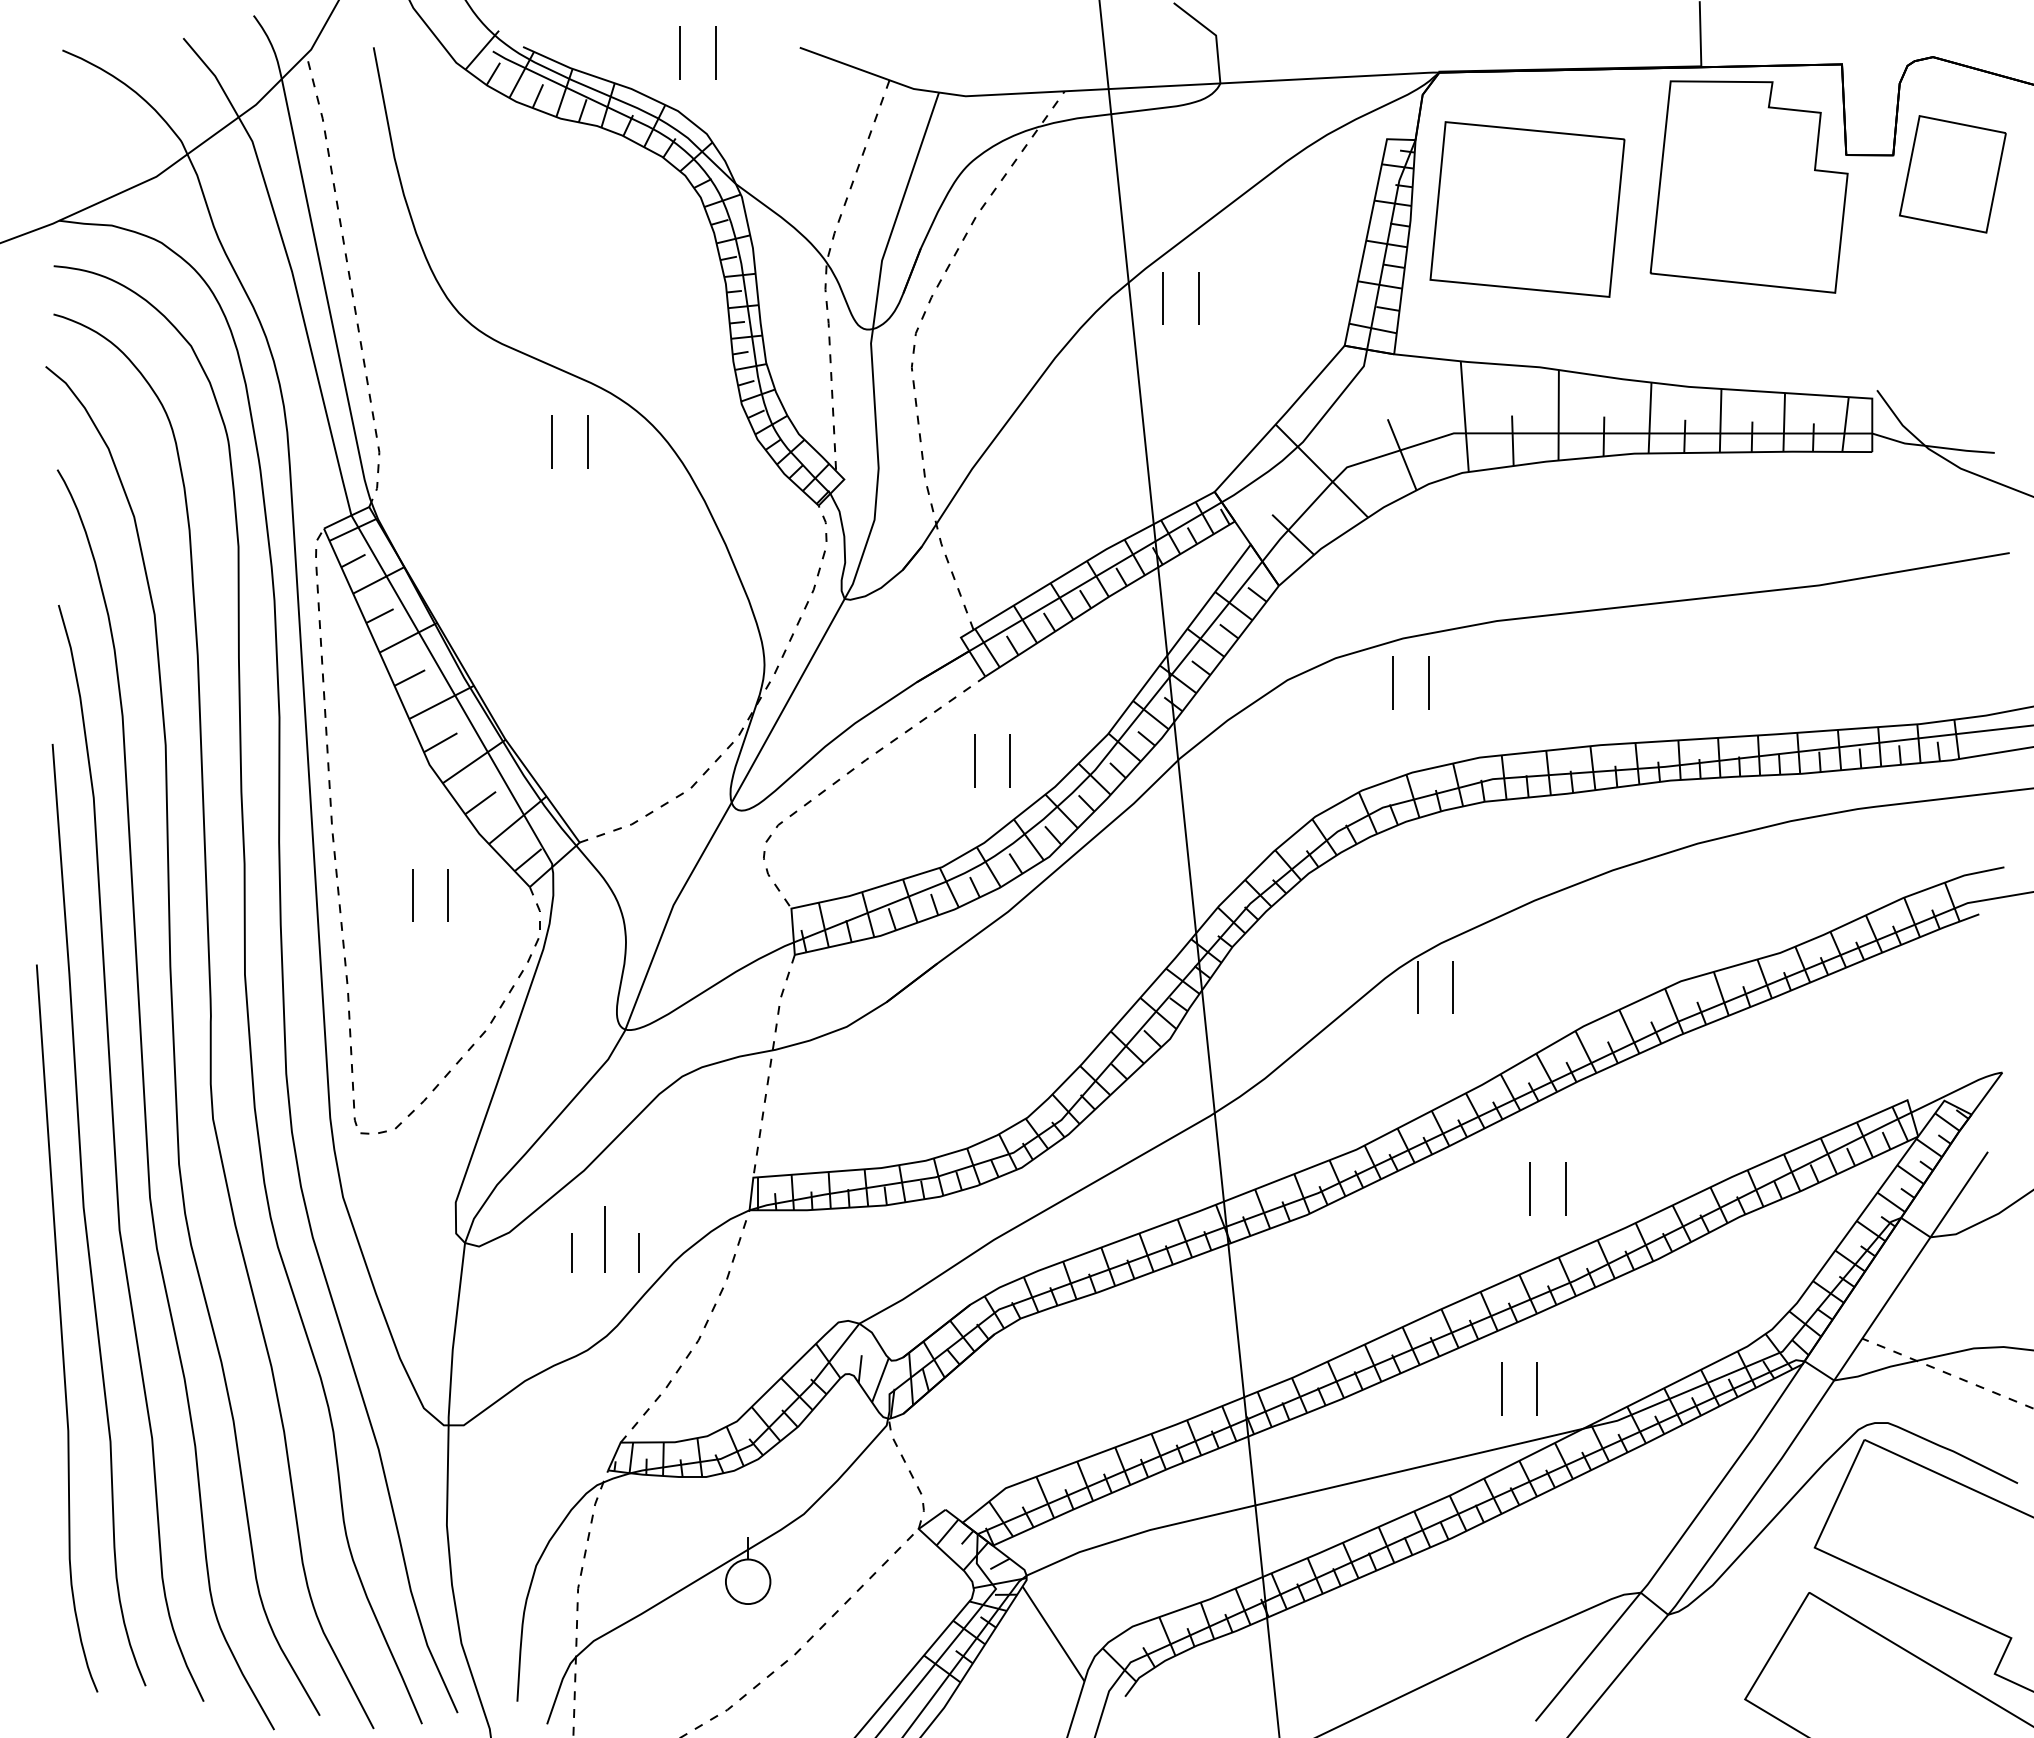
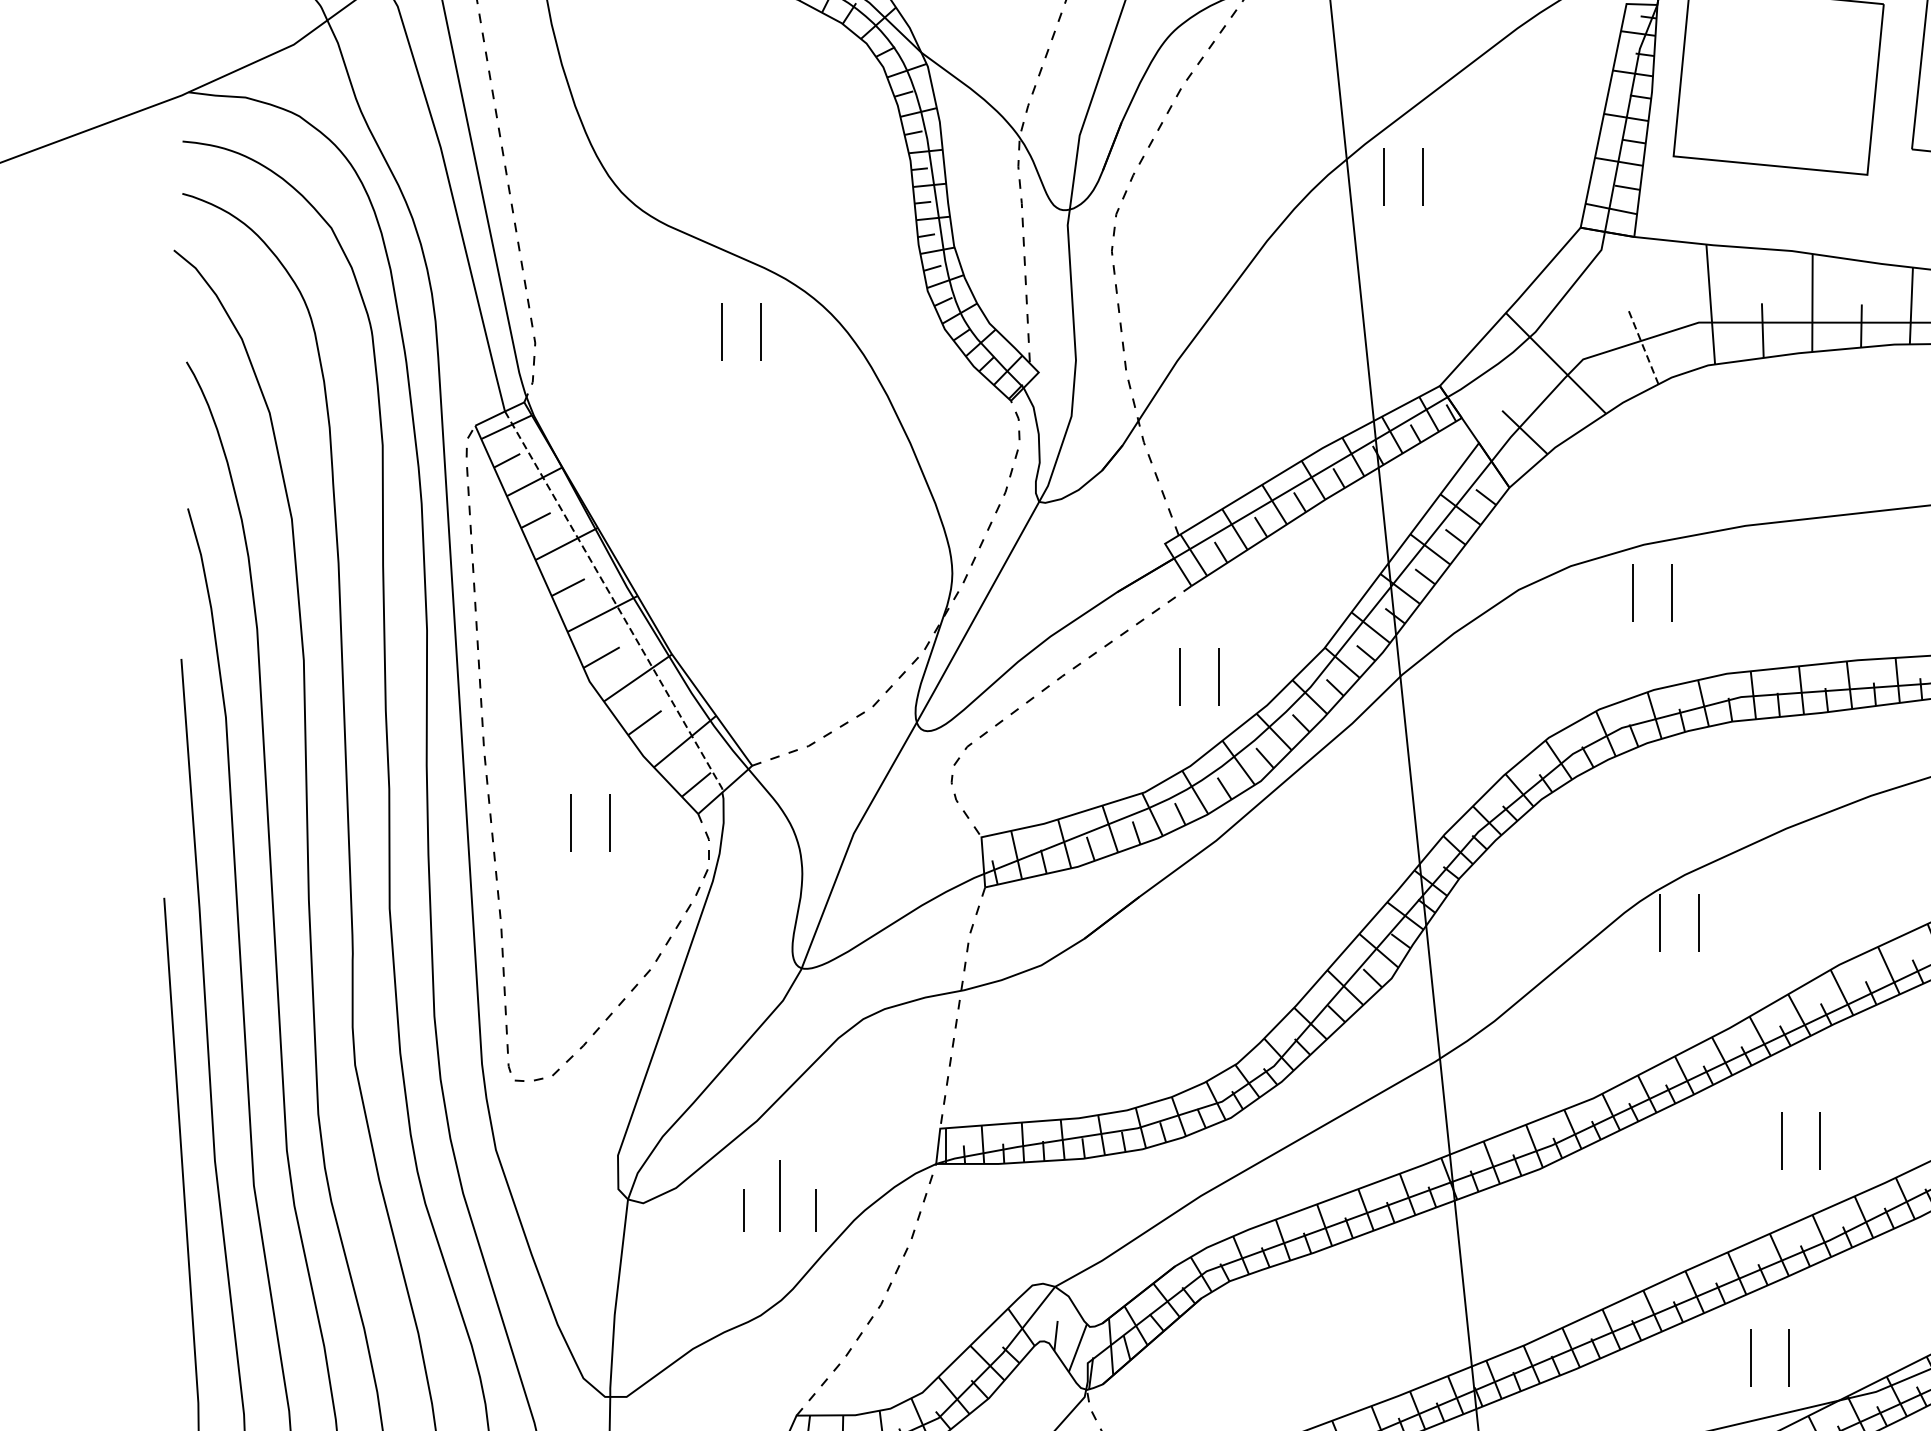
line: (1402, 454) -> (1643, 345), solid -> dashed
line: (453, 691) -> (615, 602), solid -> dashed

